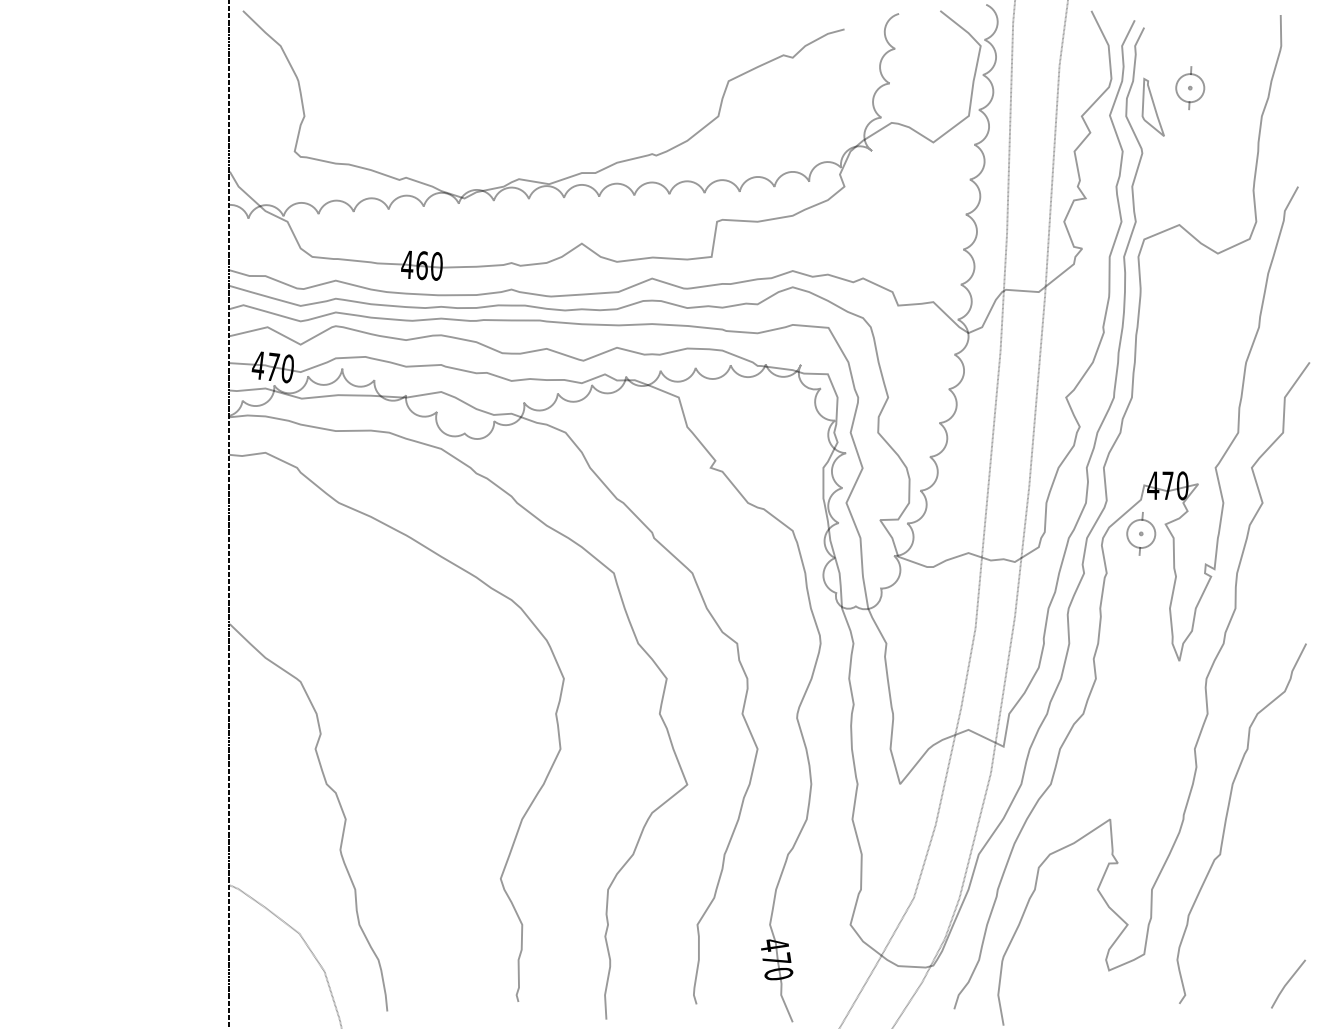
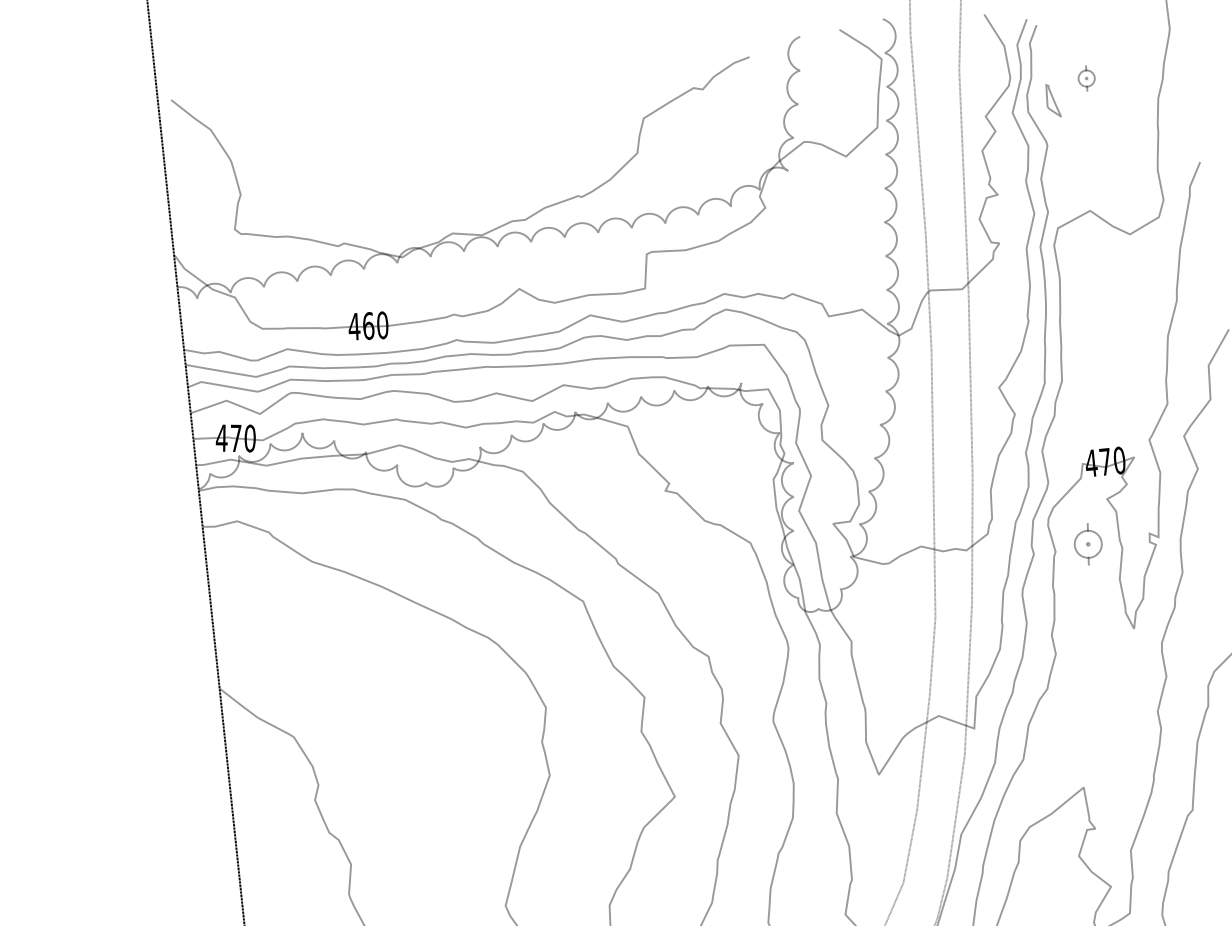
part: (1189, 87) -> (1086, 78), size x0.6
part: (1152, 107) -> (1052, 100), size x0.6
part: (1140, 533) -> (1087, 543), moved

